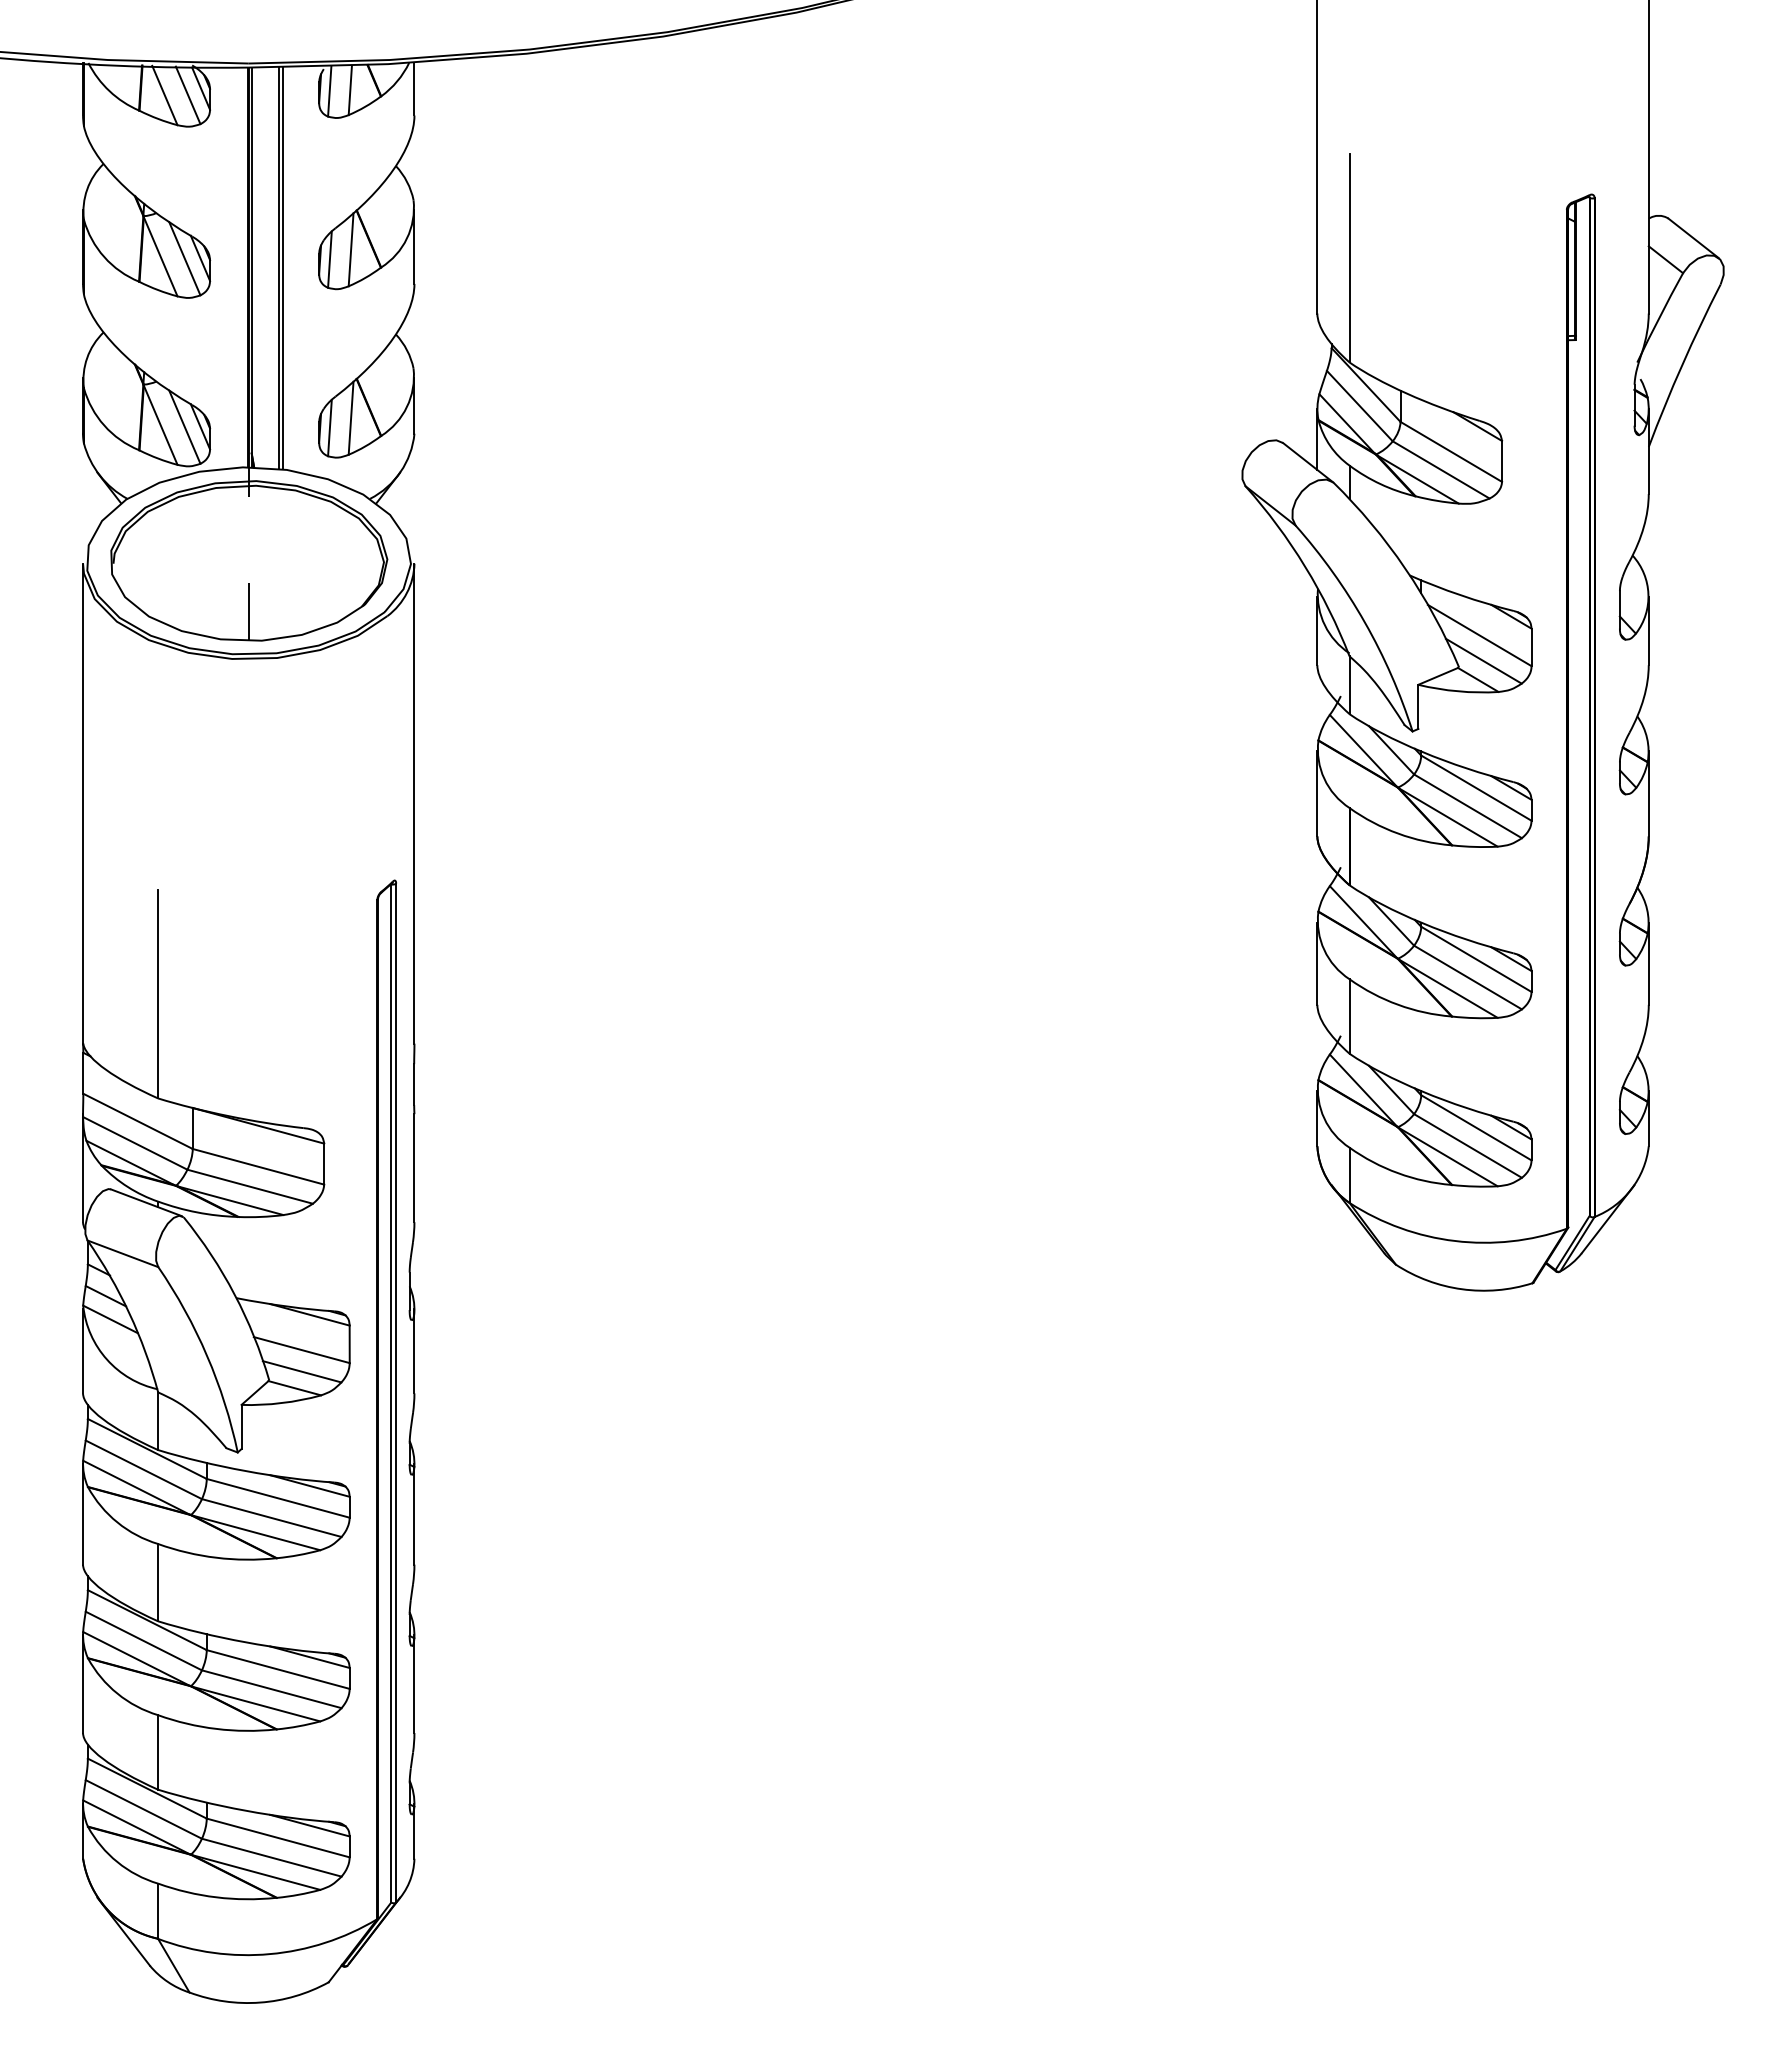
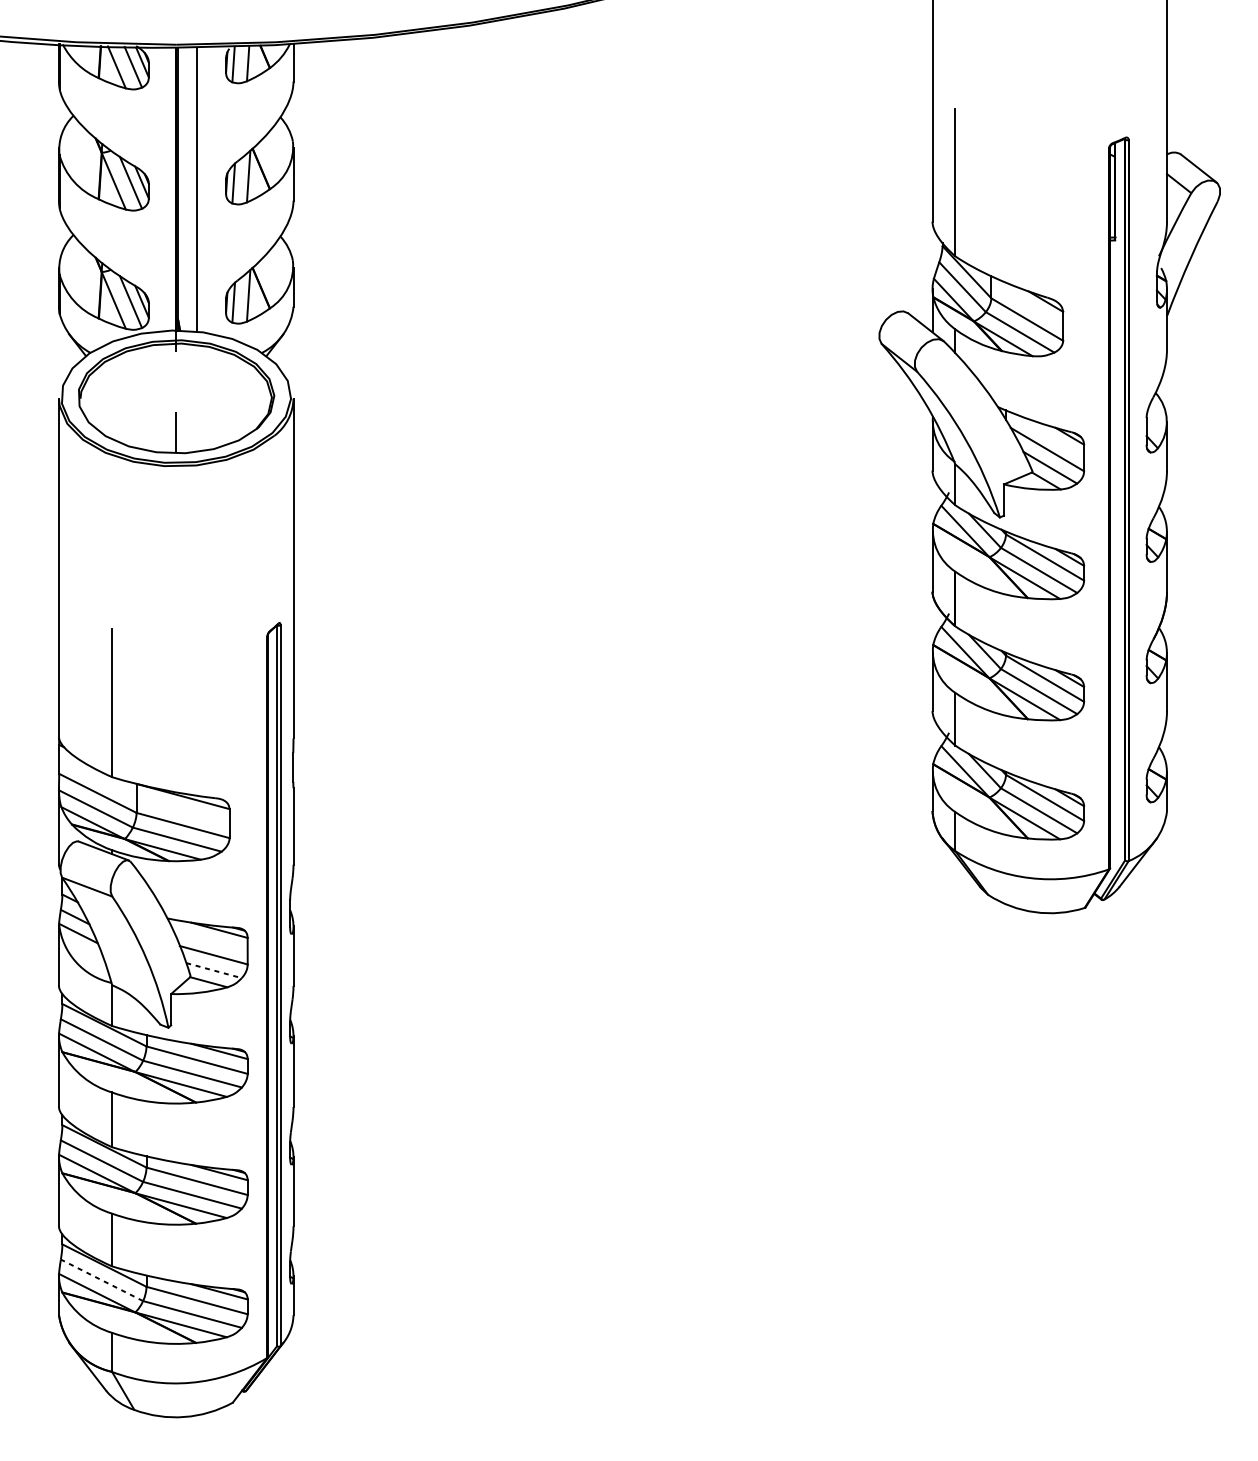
line: (282, 268) -> (200, 189), removed
line: (302, 1371) -> (214, 970), solid -> dashed
line: (143, 1809) -> (101, 1280), solid -> dashed

